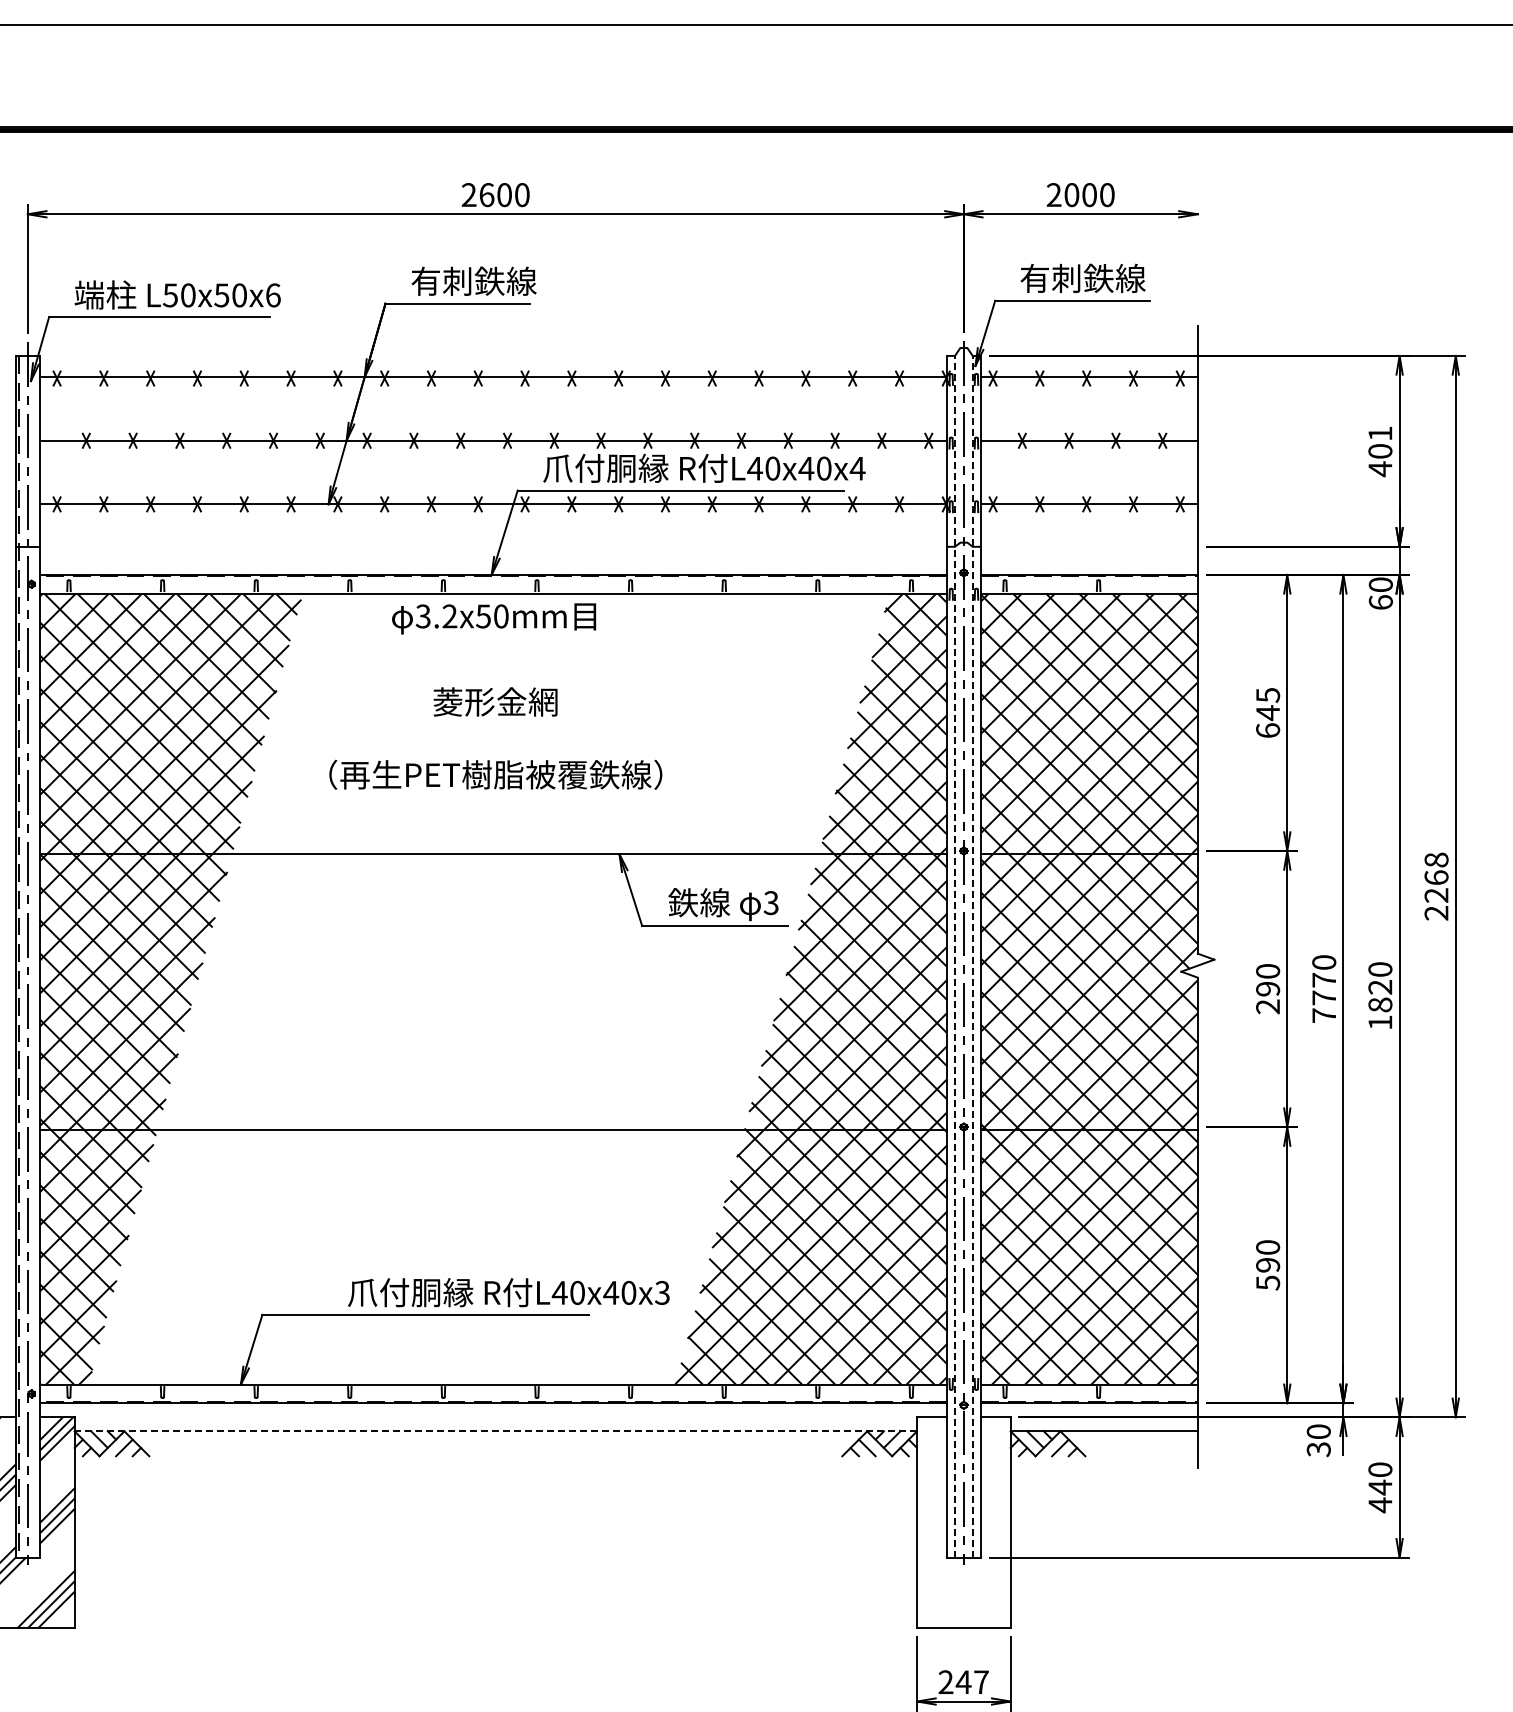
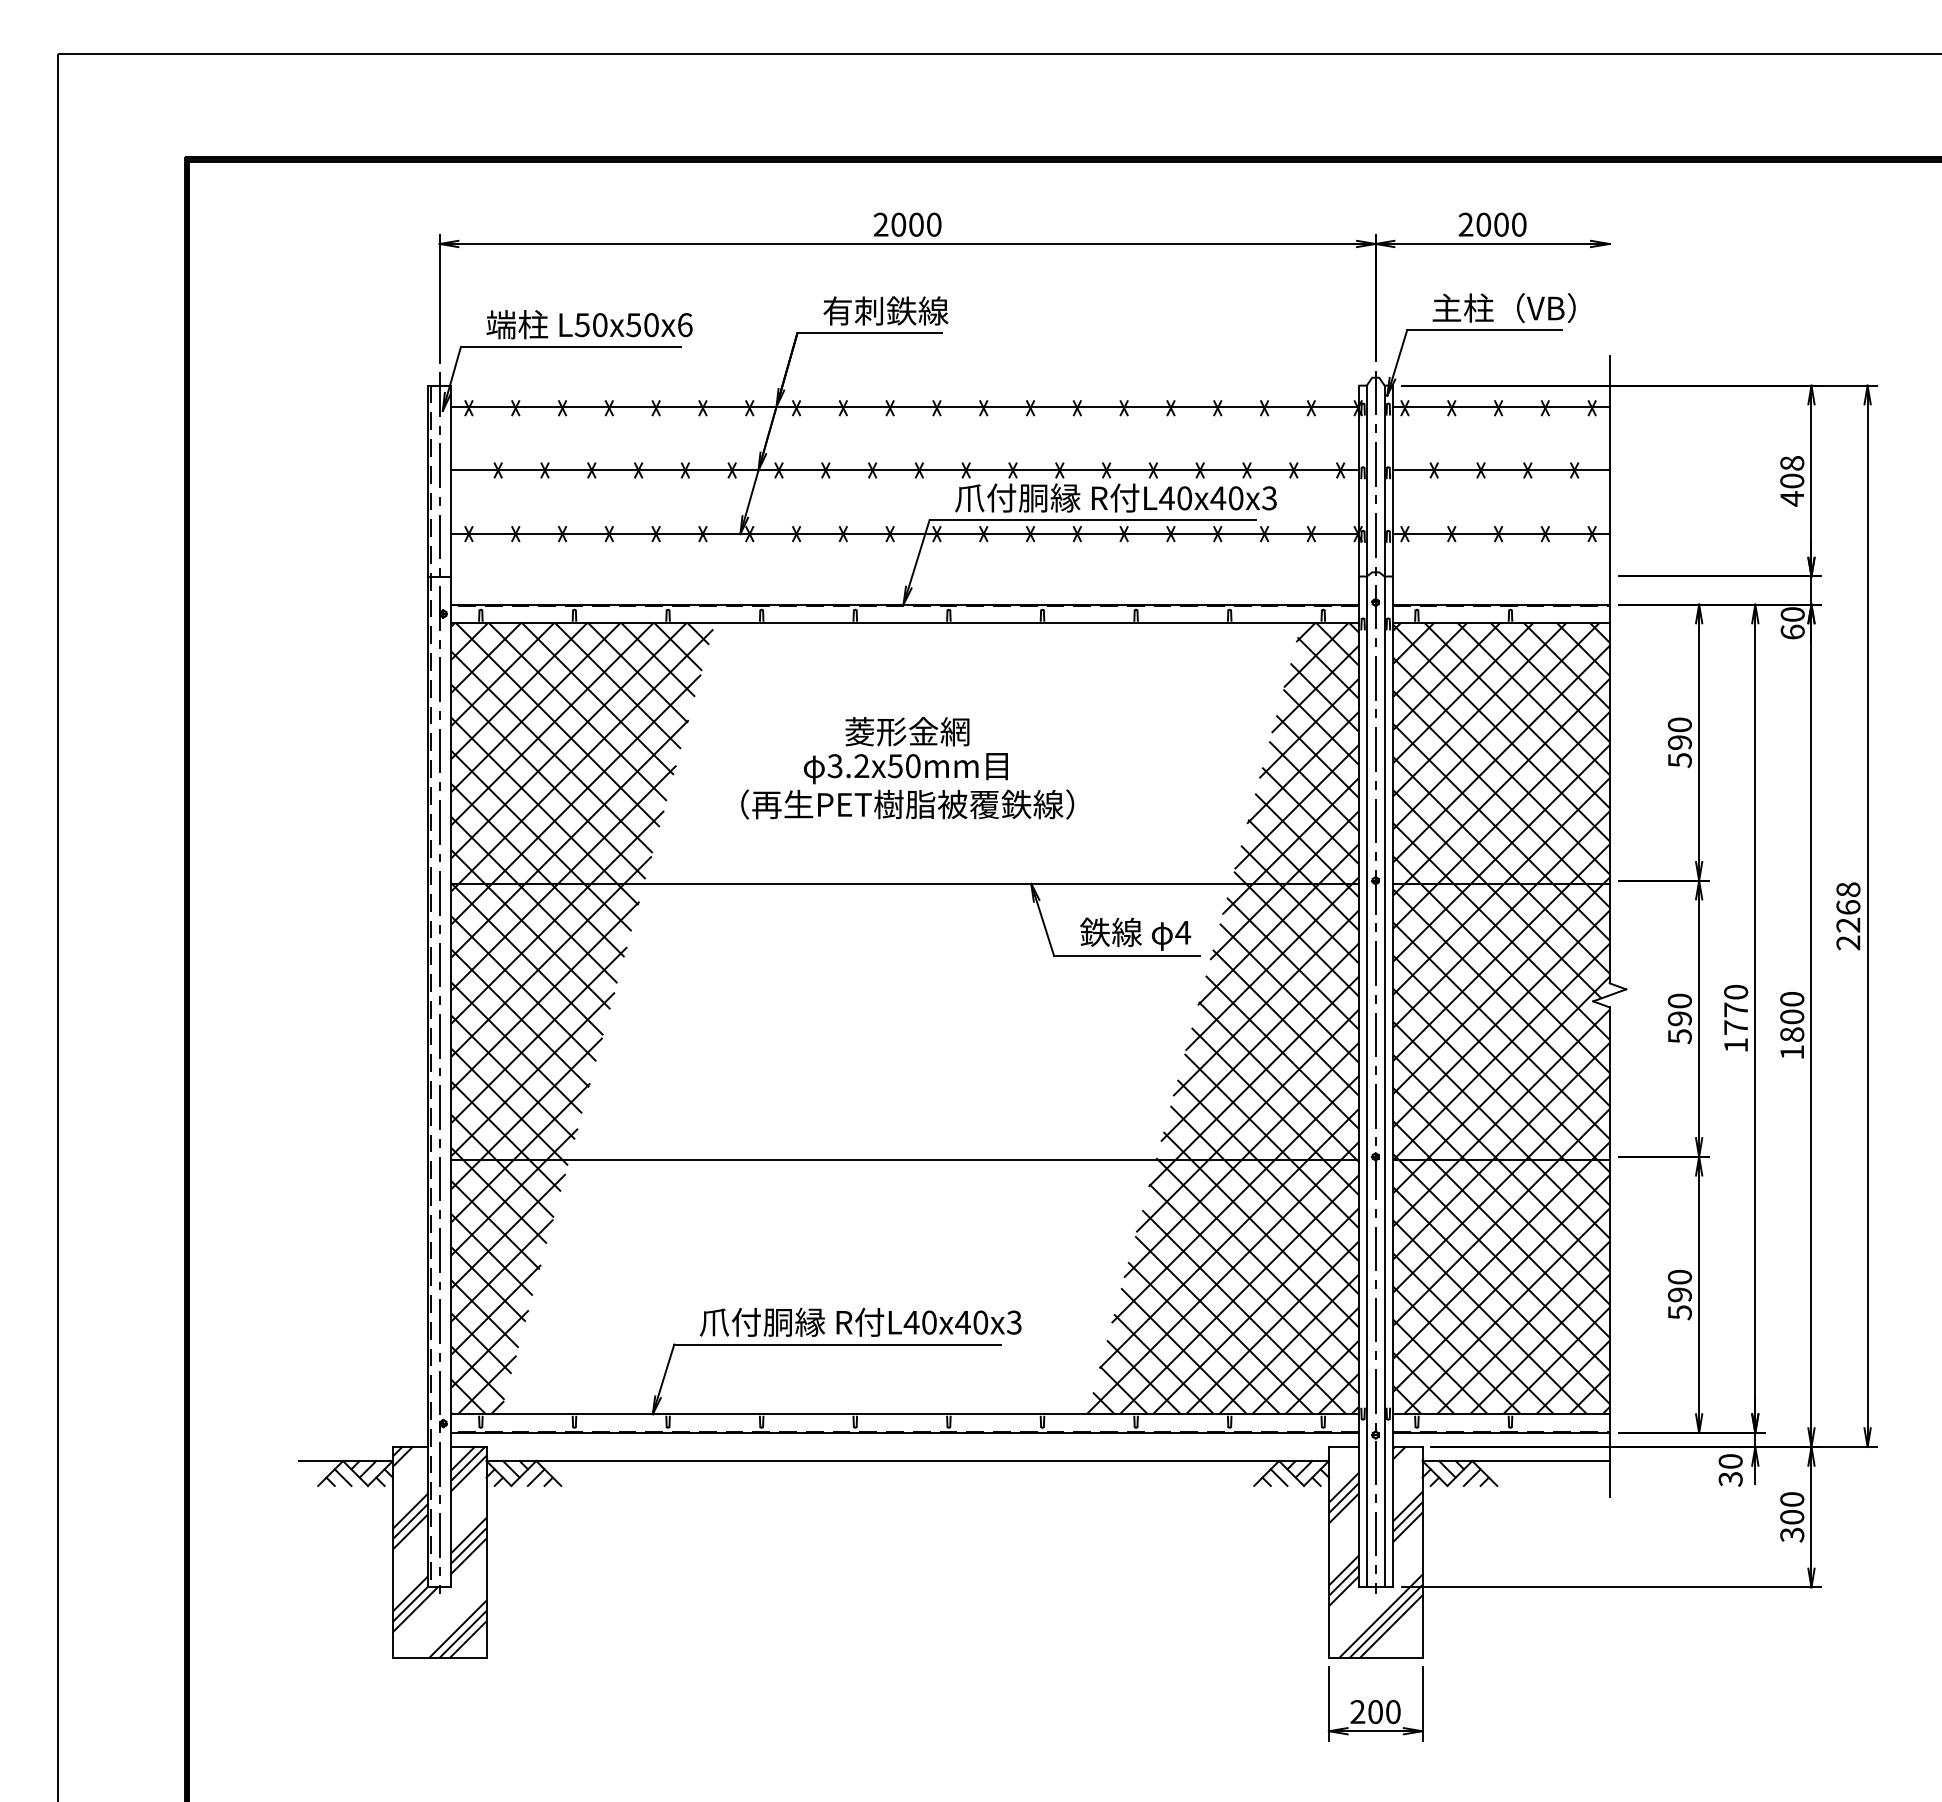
text: (486, 194) -> (898, 224), 2600 -> 2000
text: (1091, 278) -> (1503, 308), 有刺鉄線 -> 主柱（VB）
text: (1380, 433) -> (1792, 463), 401 -> 408
text: (857, 468) -> (1269, 498), L40x40x4 -> L40x40x3
text: (493, 618) -> (905, 768), moved
text: (1267, 712) -> (1679, 742), 645 -> 590
text: (771, 902) -> (1183, 932), 3 -> 4
line: (954, 956) -> (1366, 986), dashed -> solid
line: (972, 956) -> (1384, 986), dashed -> solid
text: (1380, 986) -> (1792, 1016), 1820 -> 1800
text: (1267, 1006) -> (1679, 1036), 290 -> 590
text: (1323, 1015) -> (1735, 1045), 7770 -> 1770
text: (508, 1291) -> (860, 1321), moved
line: (495, 1431) -> (907, 1461), dashed -> solid
text: (1380, 1496) -> (1792, 1526), 440 -> 300
hatch: (963, 1522) -> (1375, 1552), added
text: (971, 1682) -> (1383, 1712), 247 -> 200

